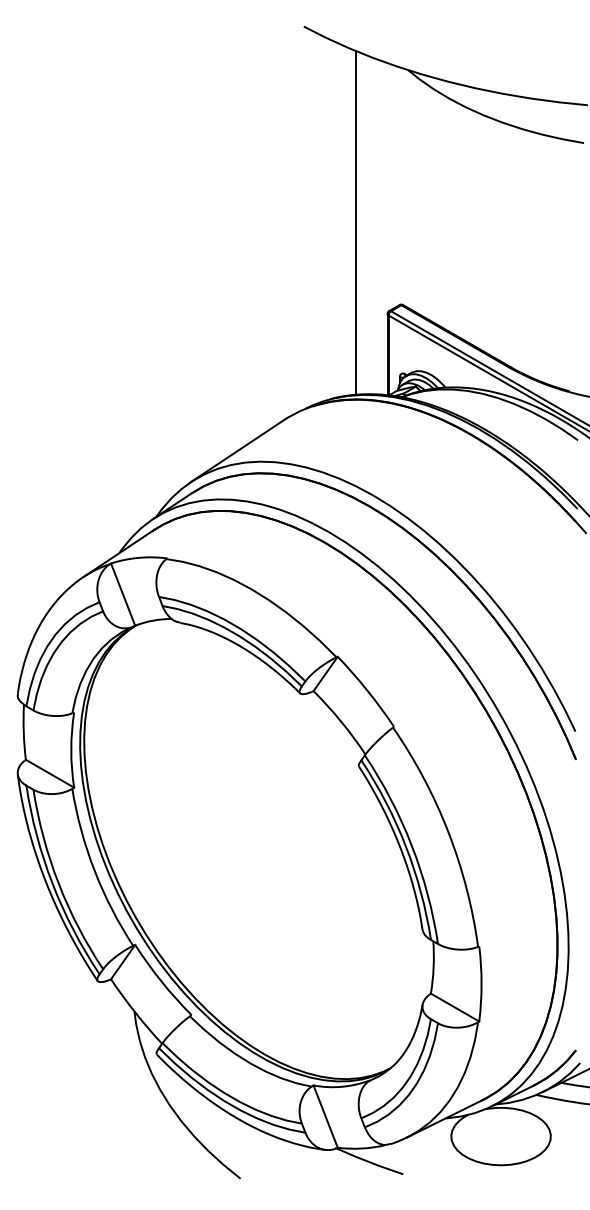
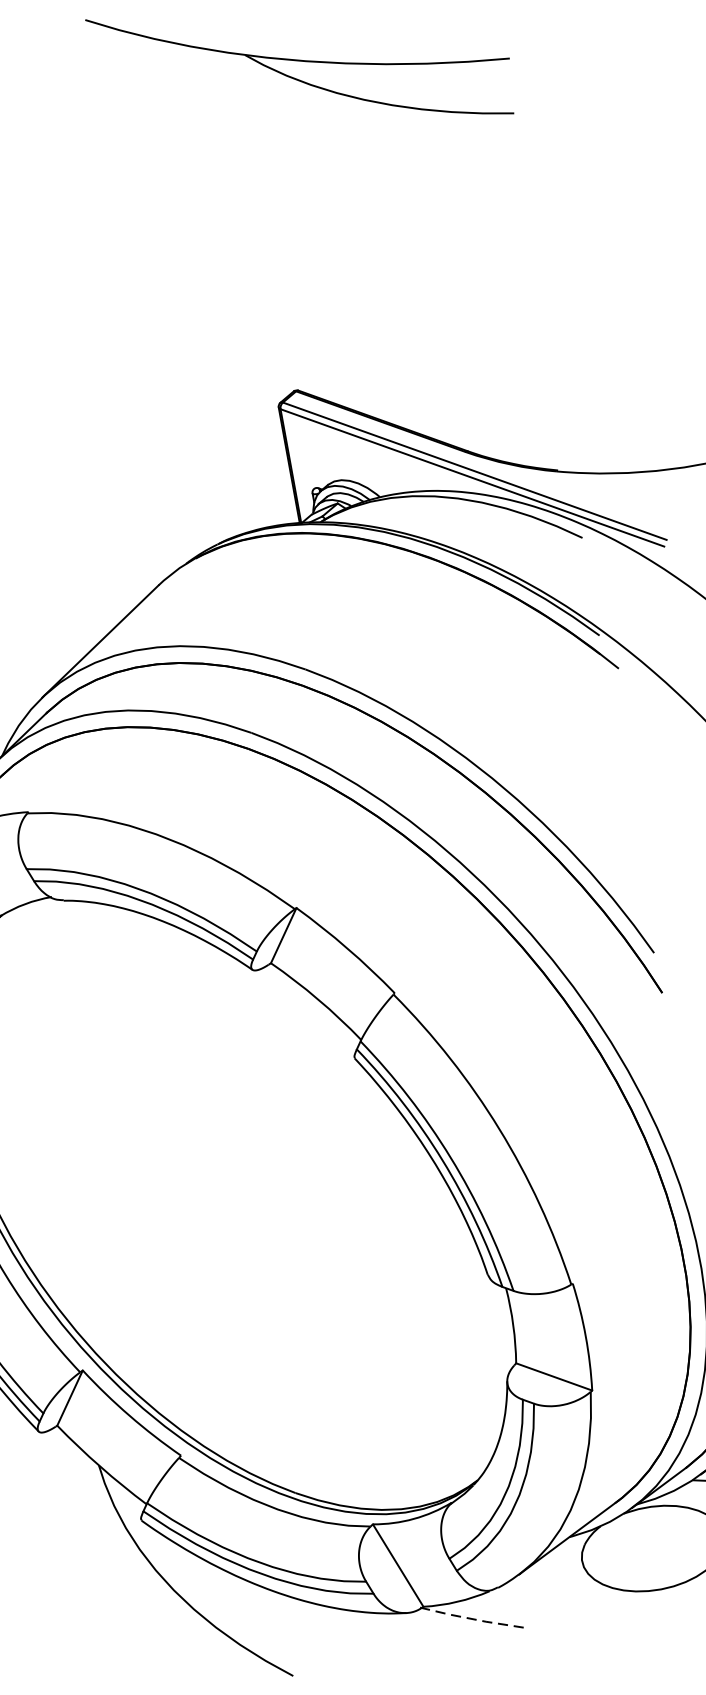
line: (355, 222) -> (209, 285), removed
line: (368, 1161) -> (470, 1618), solid -> dashed

